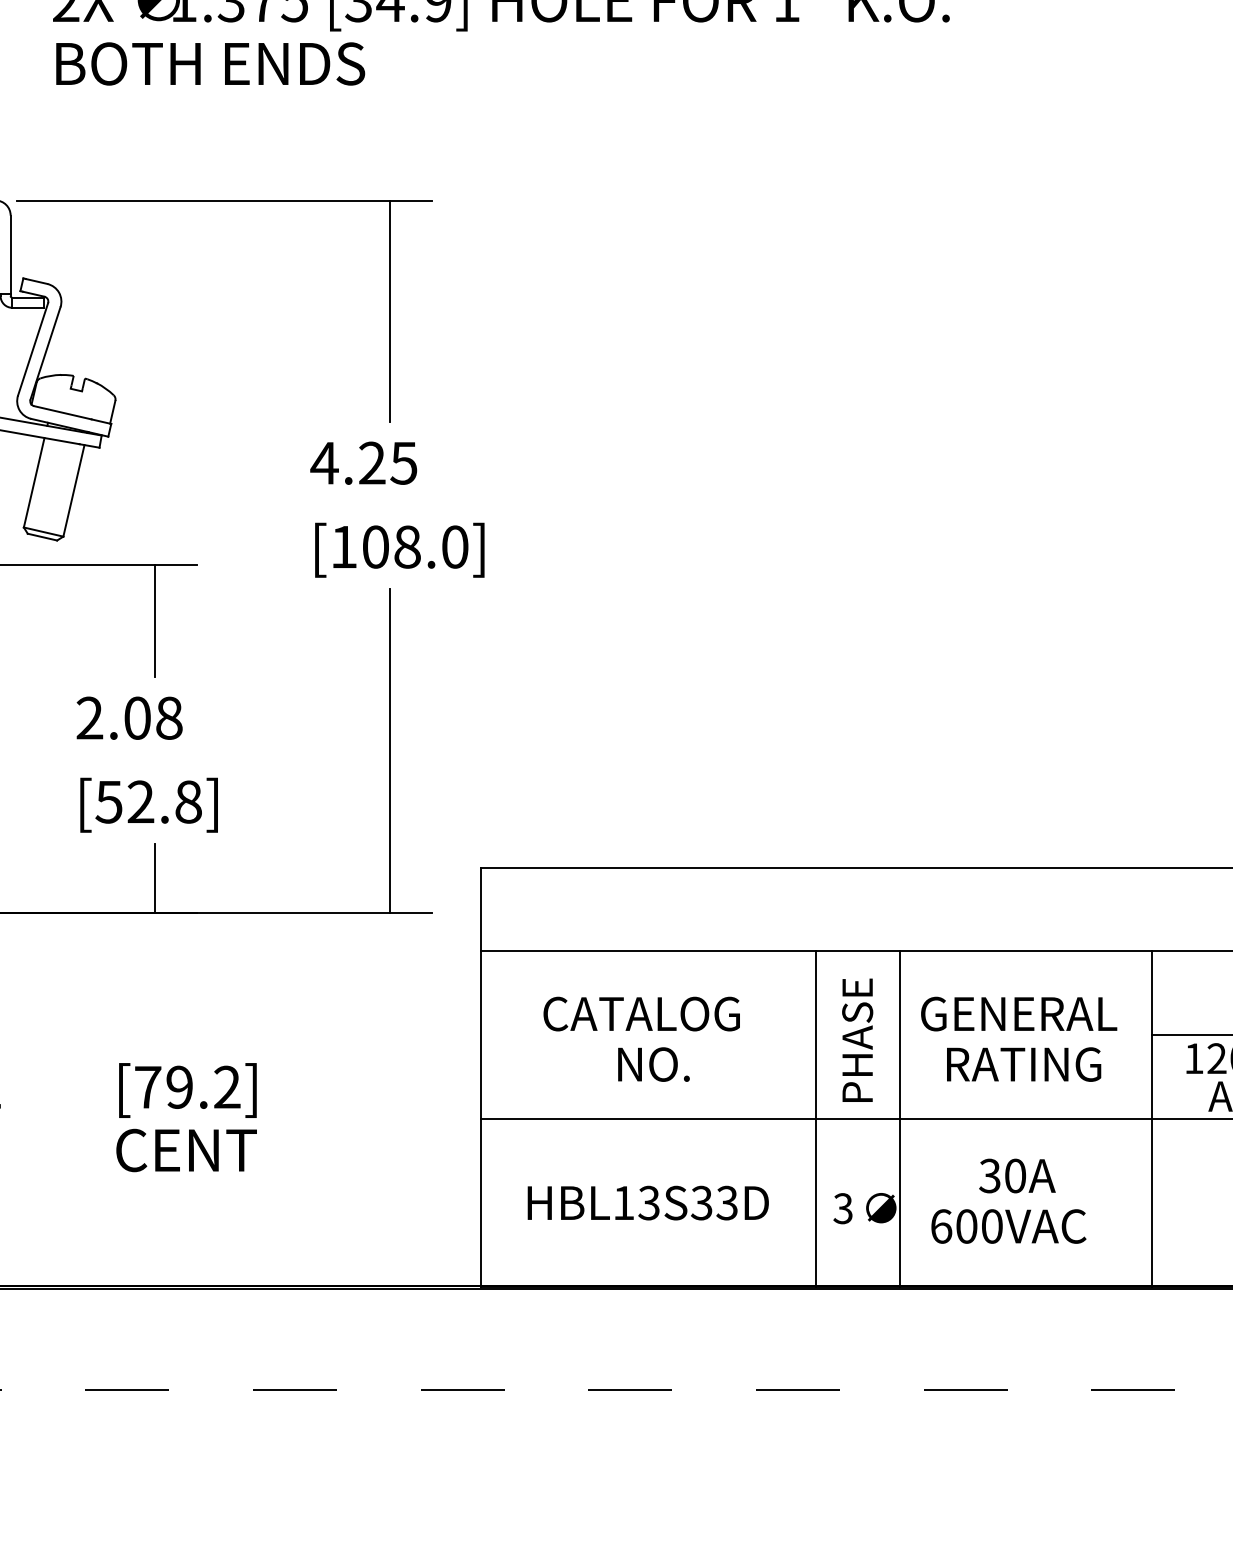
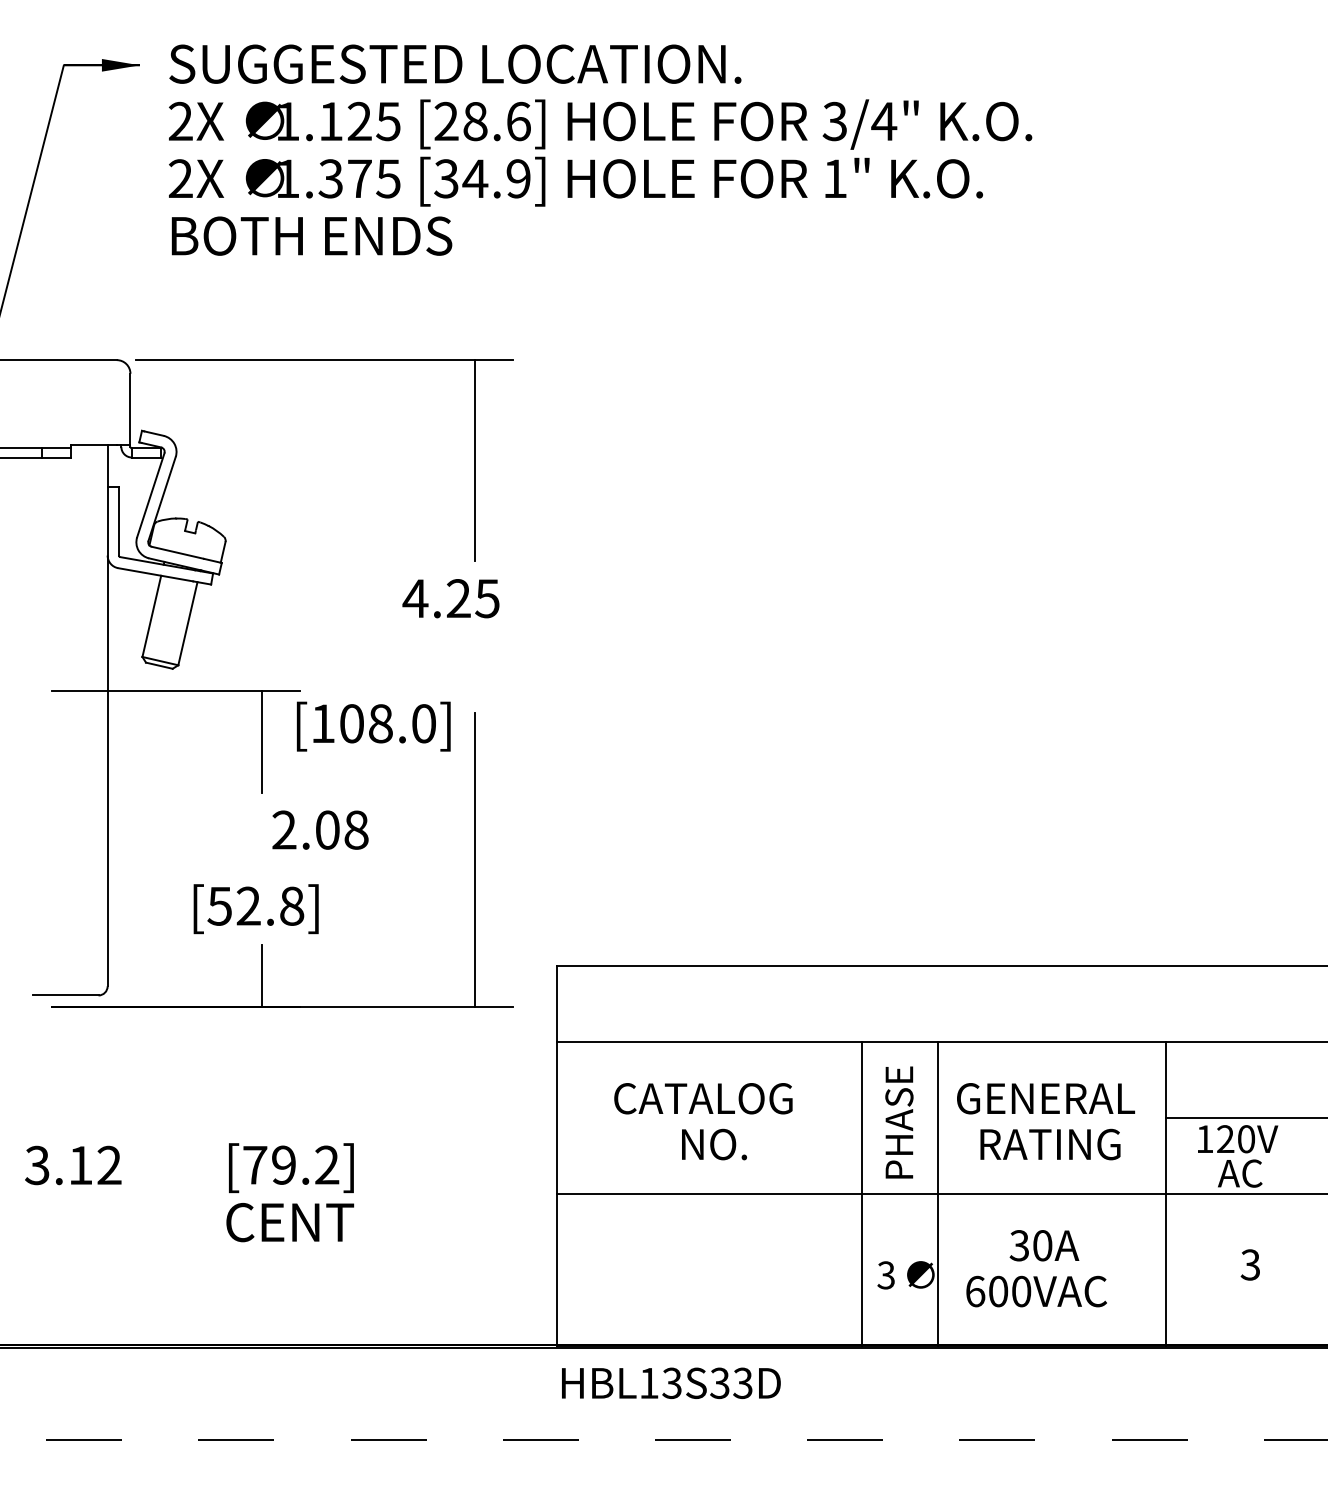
text: (399, 550) -> (373, 726), moved
text: (129, 717) -> (320, 829), moved
text: (648, 1202) -> (671, 1382), moved

